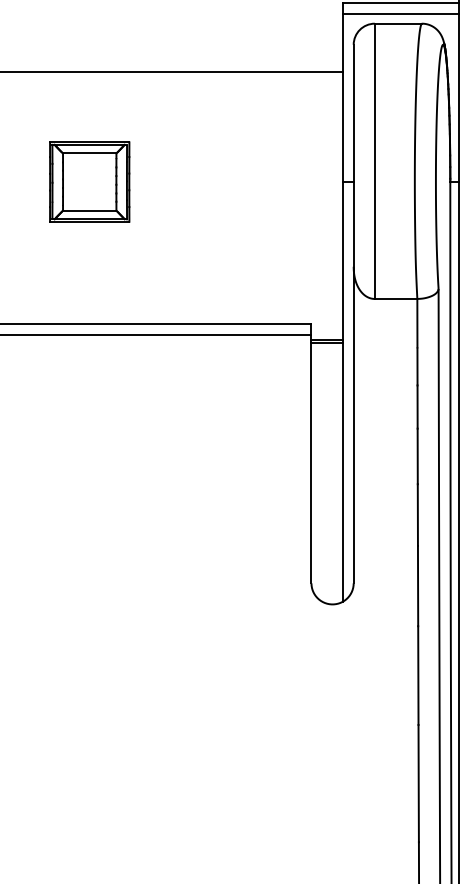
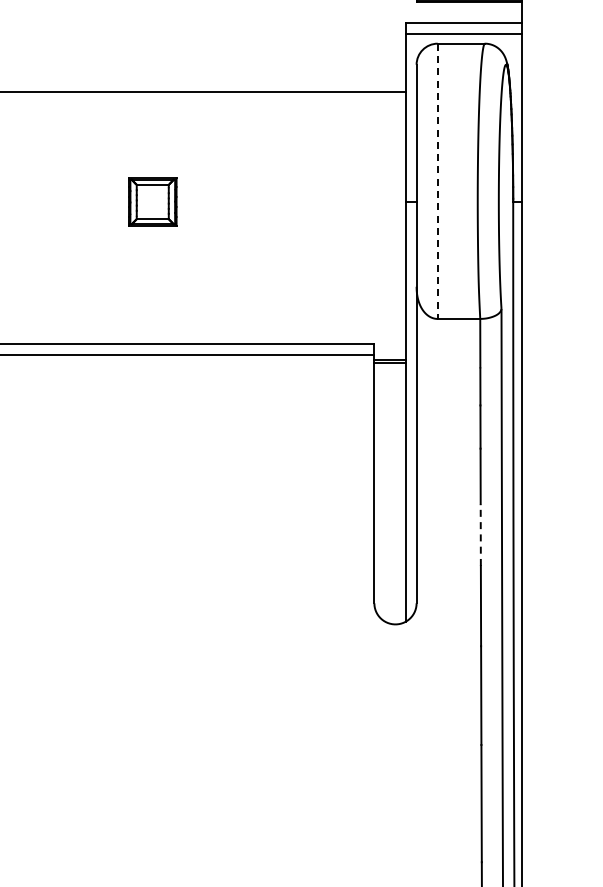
line: (374, 161) -> (437, 181), solid -> dashed
part: (89, 181) -> (152, 201), size x0.6
line: (417, 515) -> (480, 535), solid -> dashed

